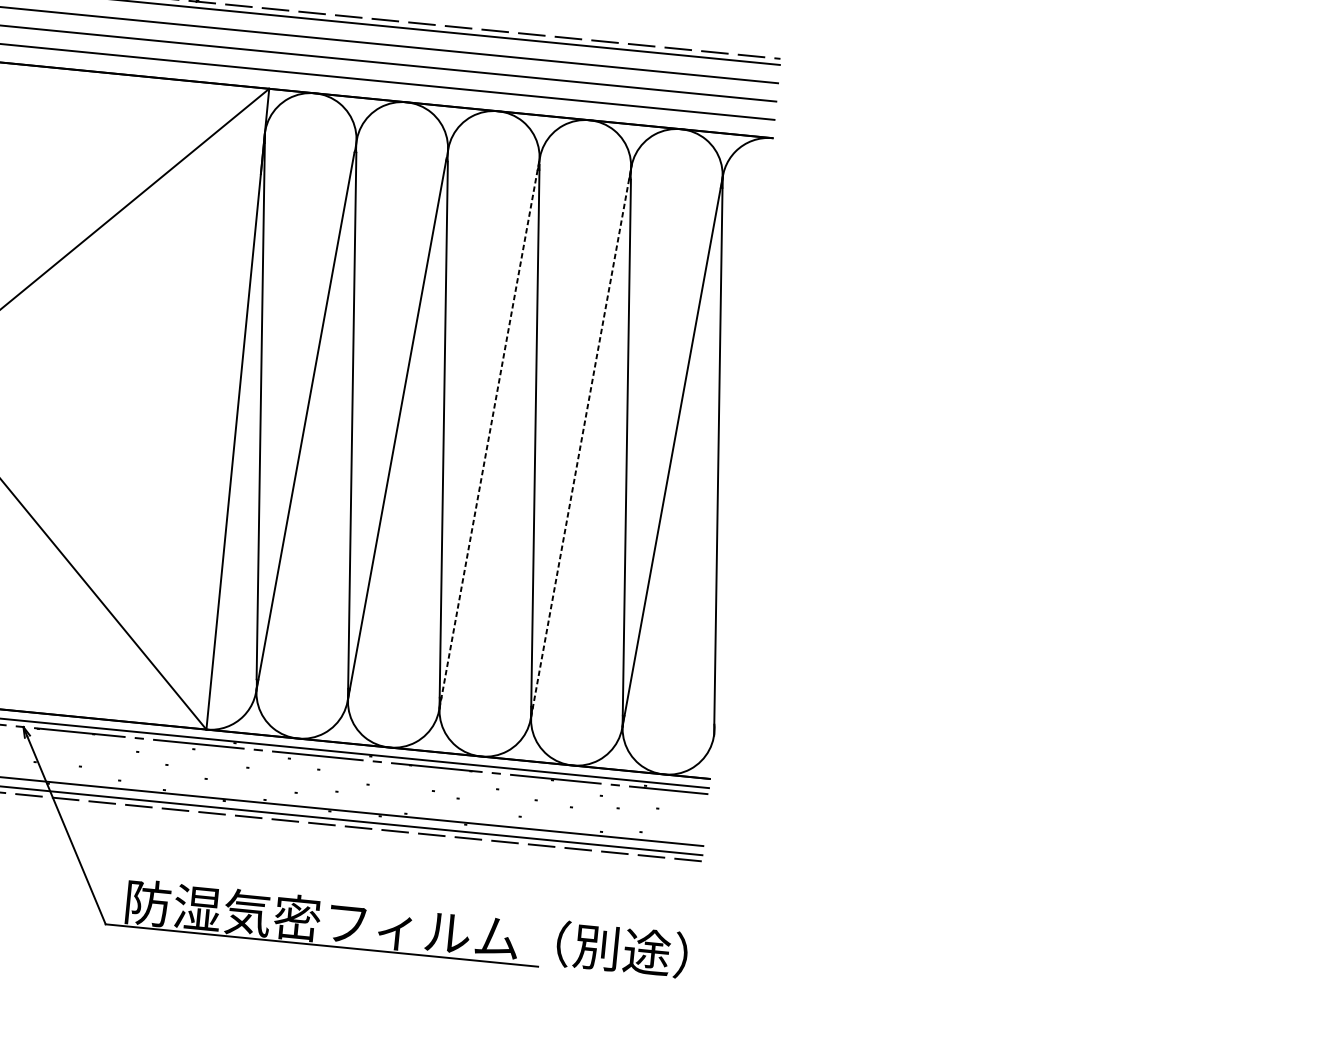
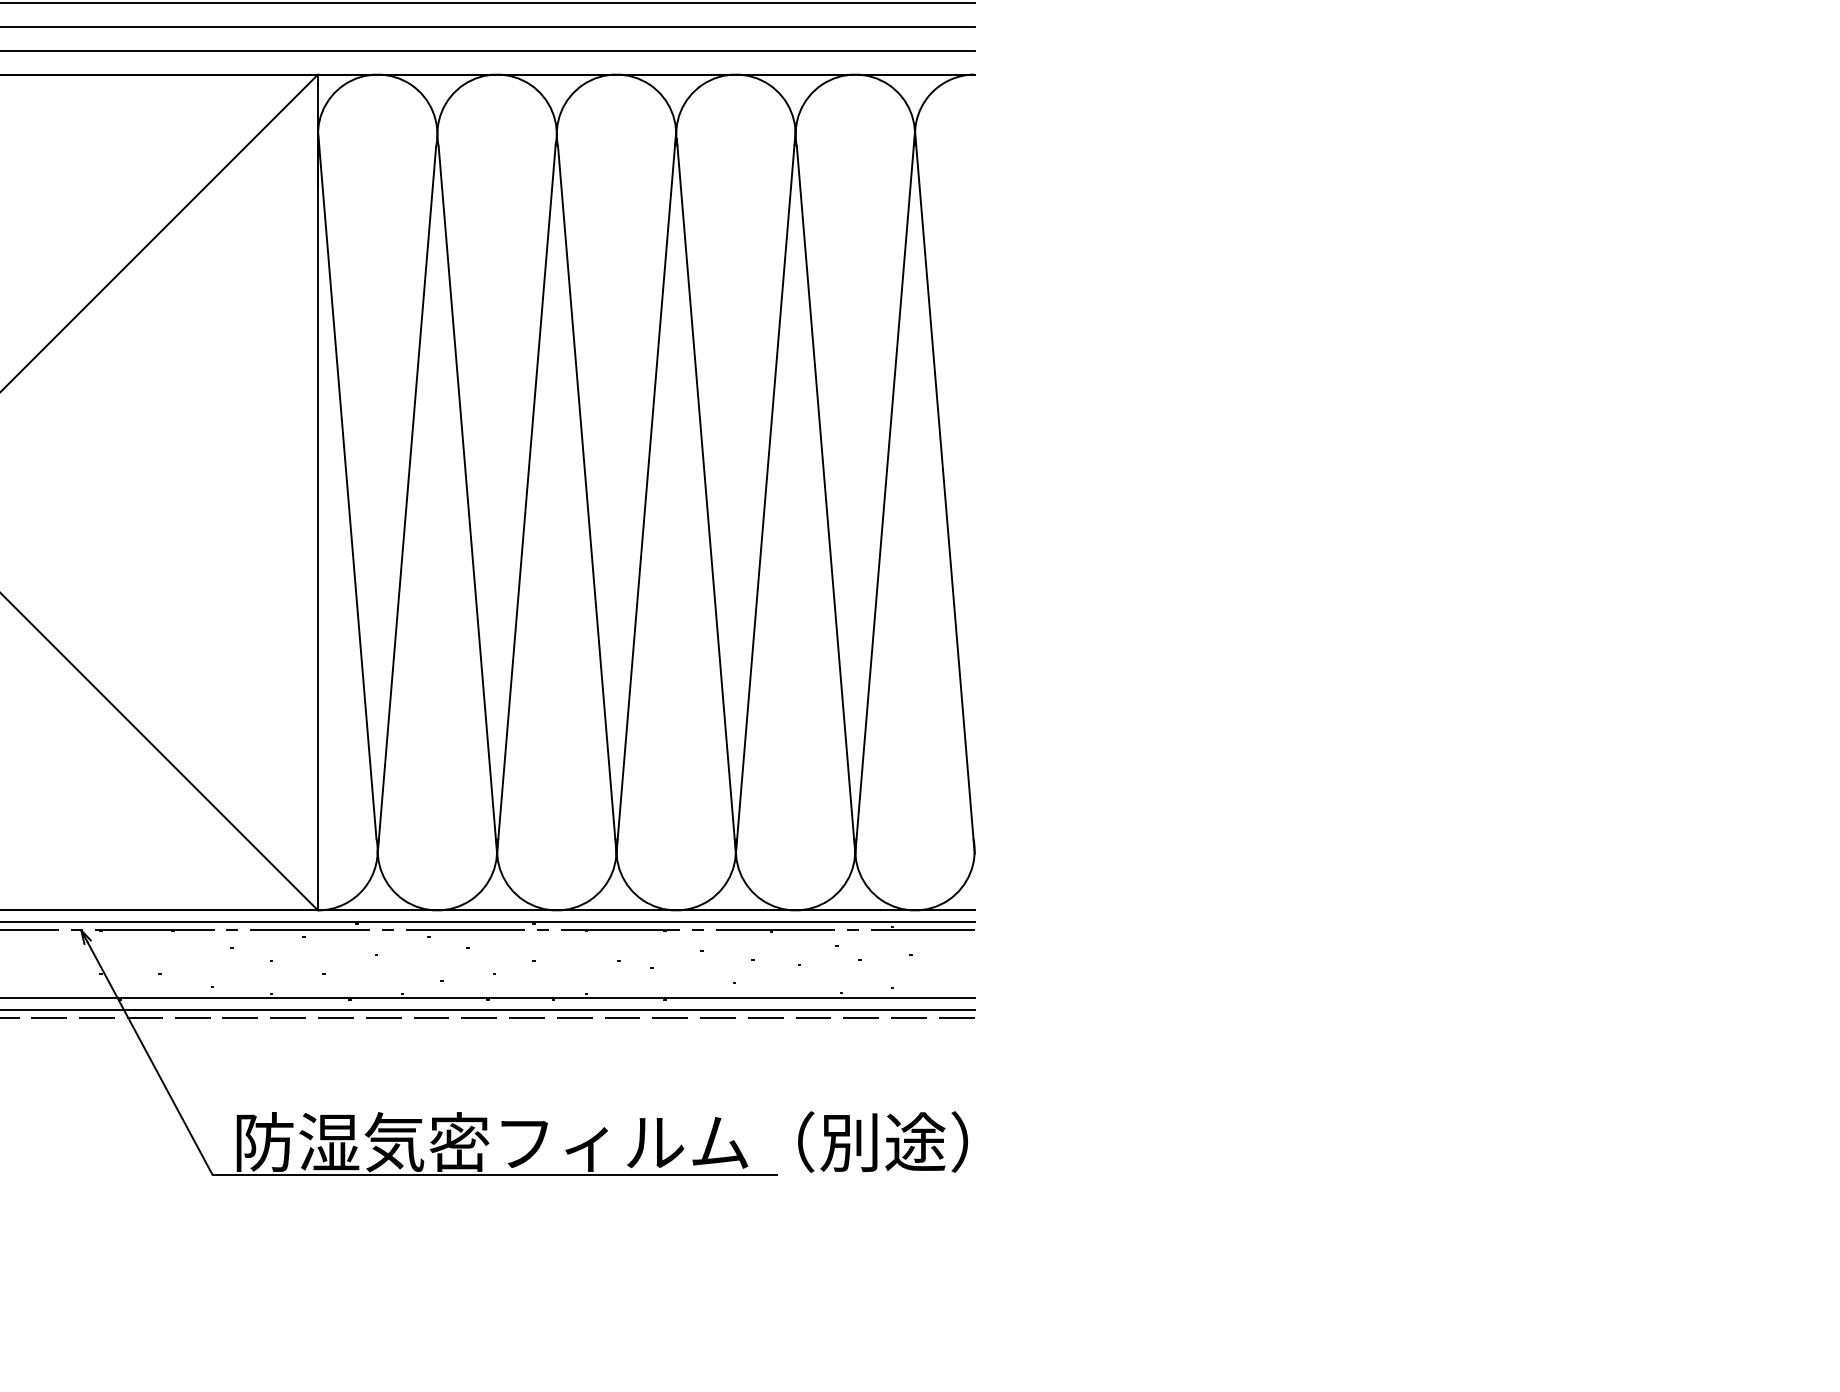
line: (489, 433) -> (646, 492), dashed -> solid
line: (581, 439) -> (766, 488), dashed -> solid

